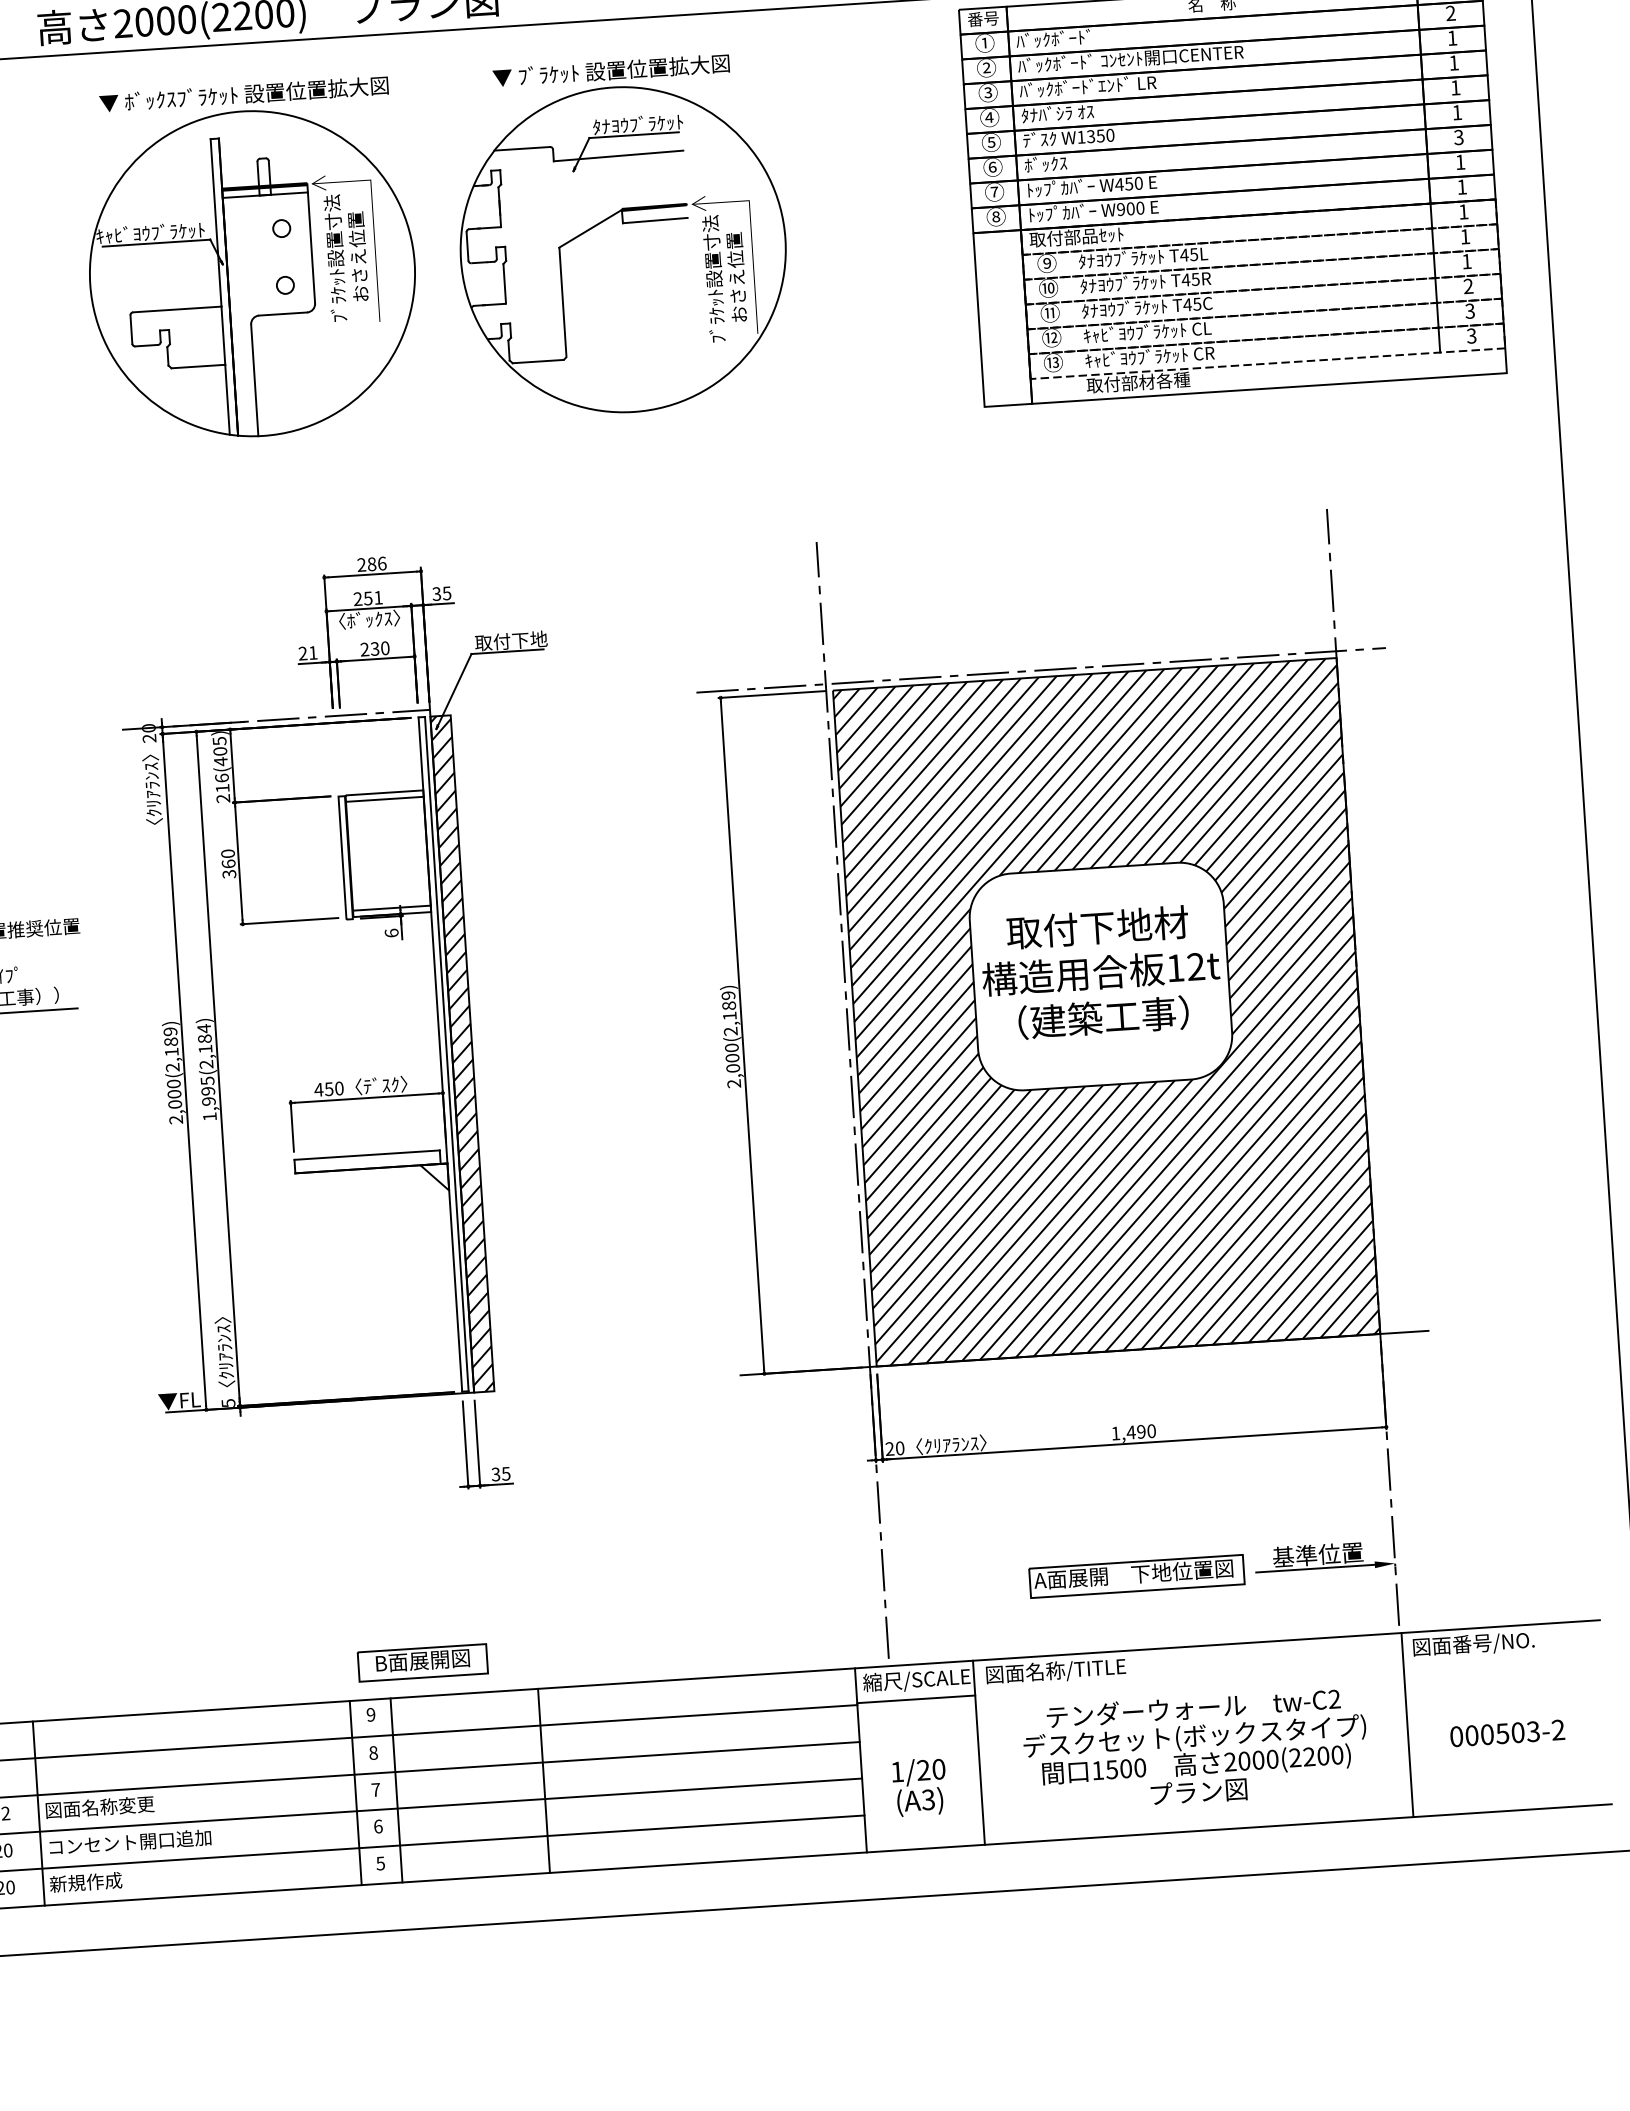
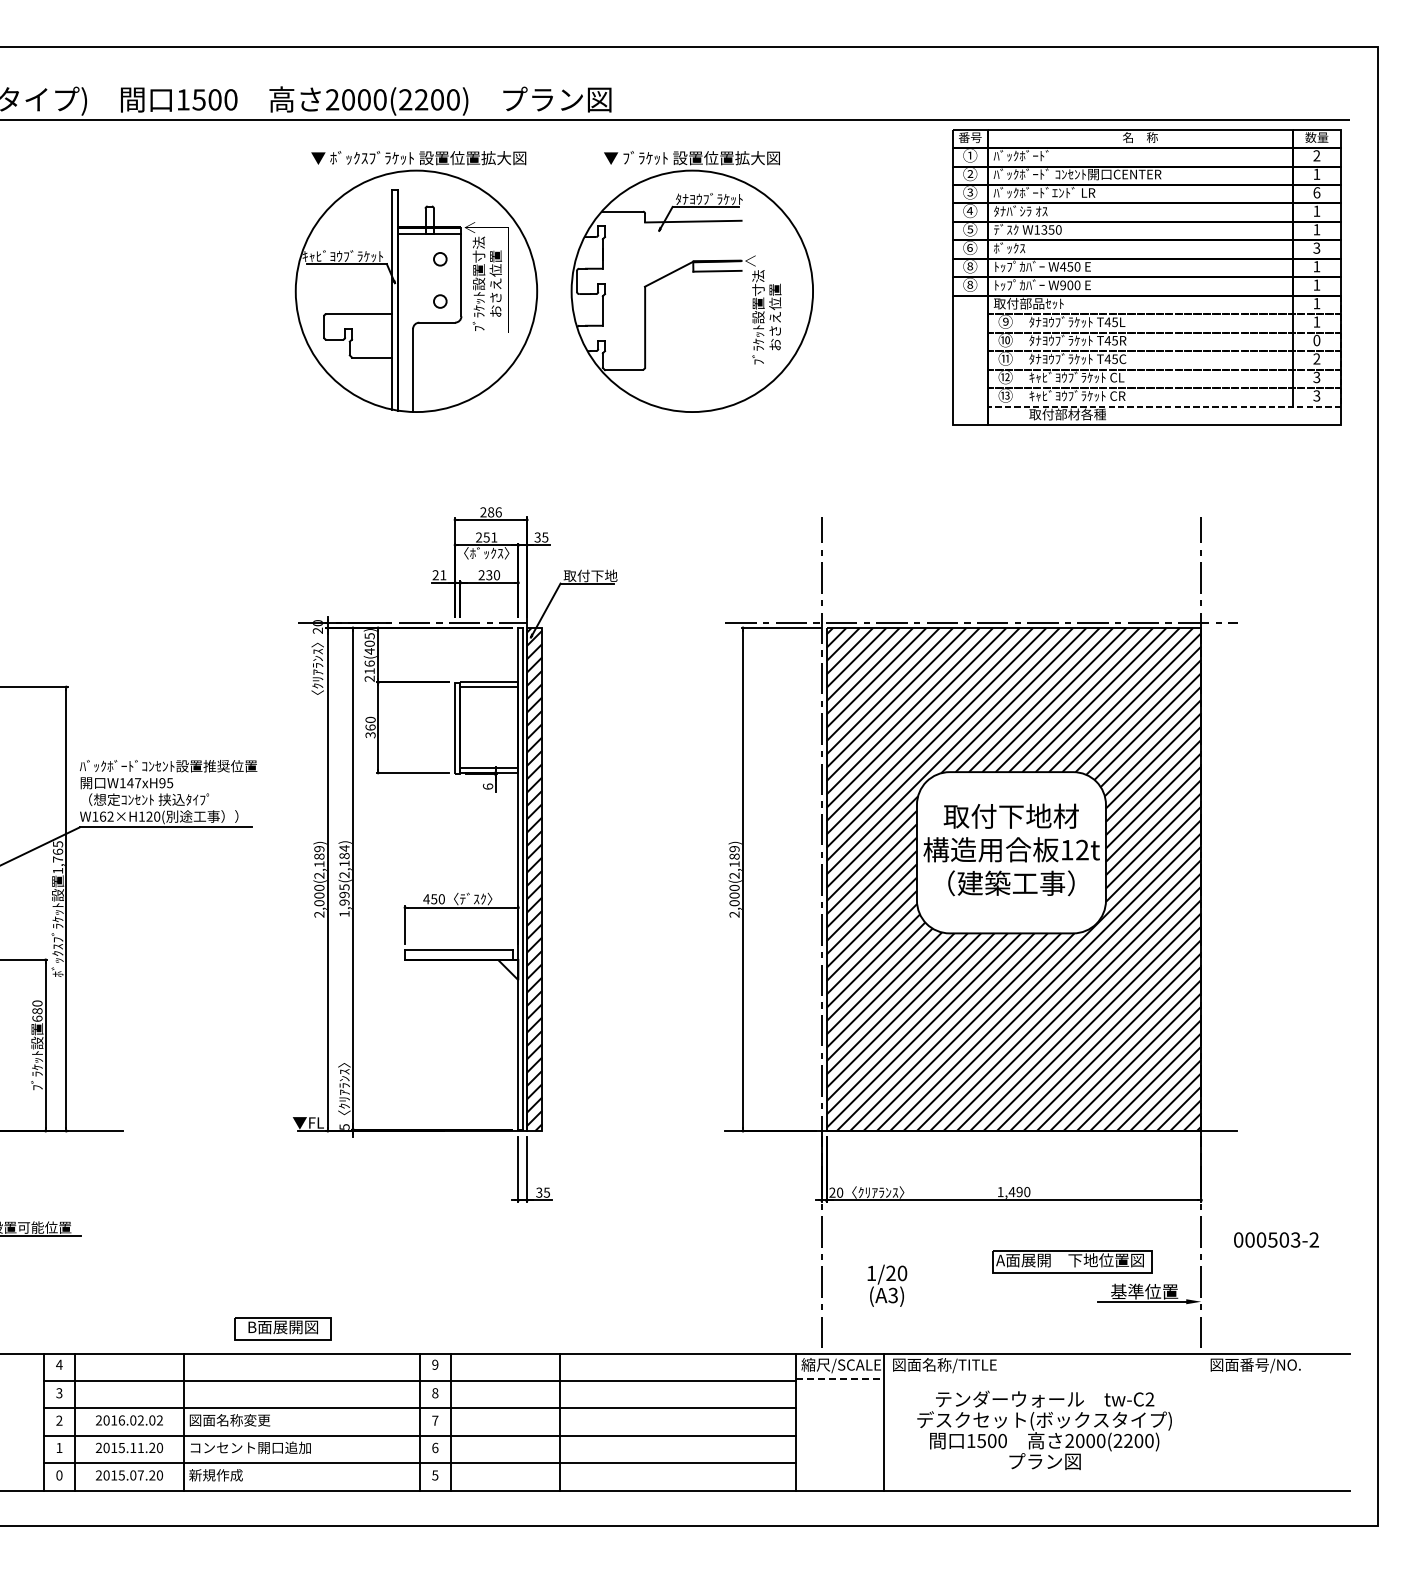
text: (1453, 62) -> (1316, 192), 1 -> 6
text: (994, 192) -> (970, 266), ⑦ -> ⑧
text: (1466, 261) -> (1316, 340), 1 -> 0
part: (1137, 1575) -> (1072, 1261), moved
part: (421, 1662) -> (282, 1328), moved
line: (915, 1699) -> (839, 1379), solid -> dashed
line: (1407, 1724) -> (1202, 1421), removed
text: (1507, 1732) -> (1276, 1239), moved
text: (919, 1786) -> (887, 1285), moved

